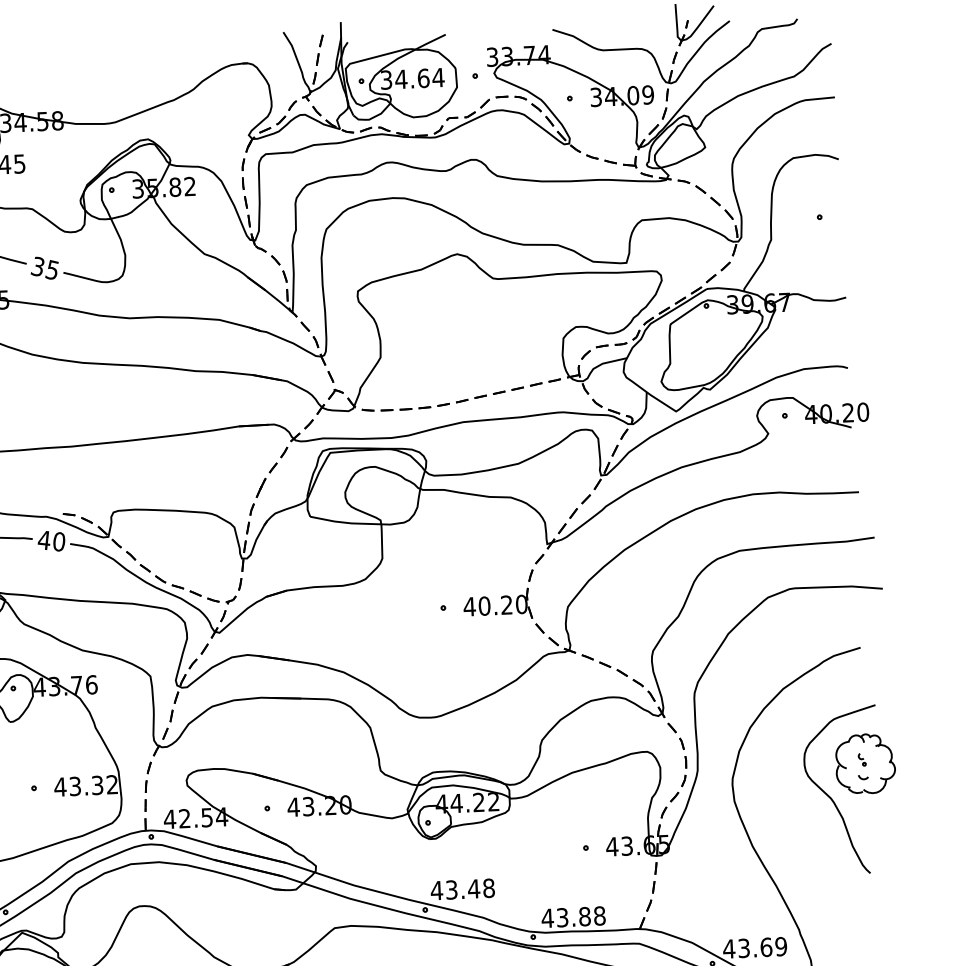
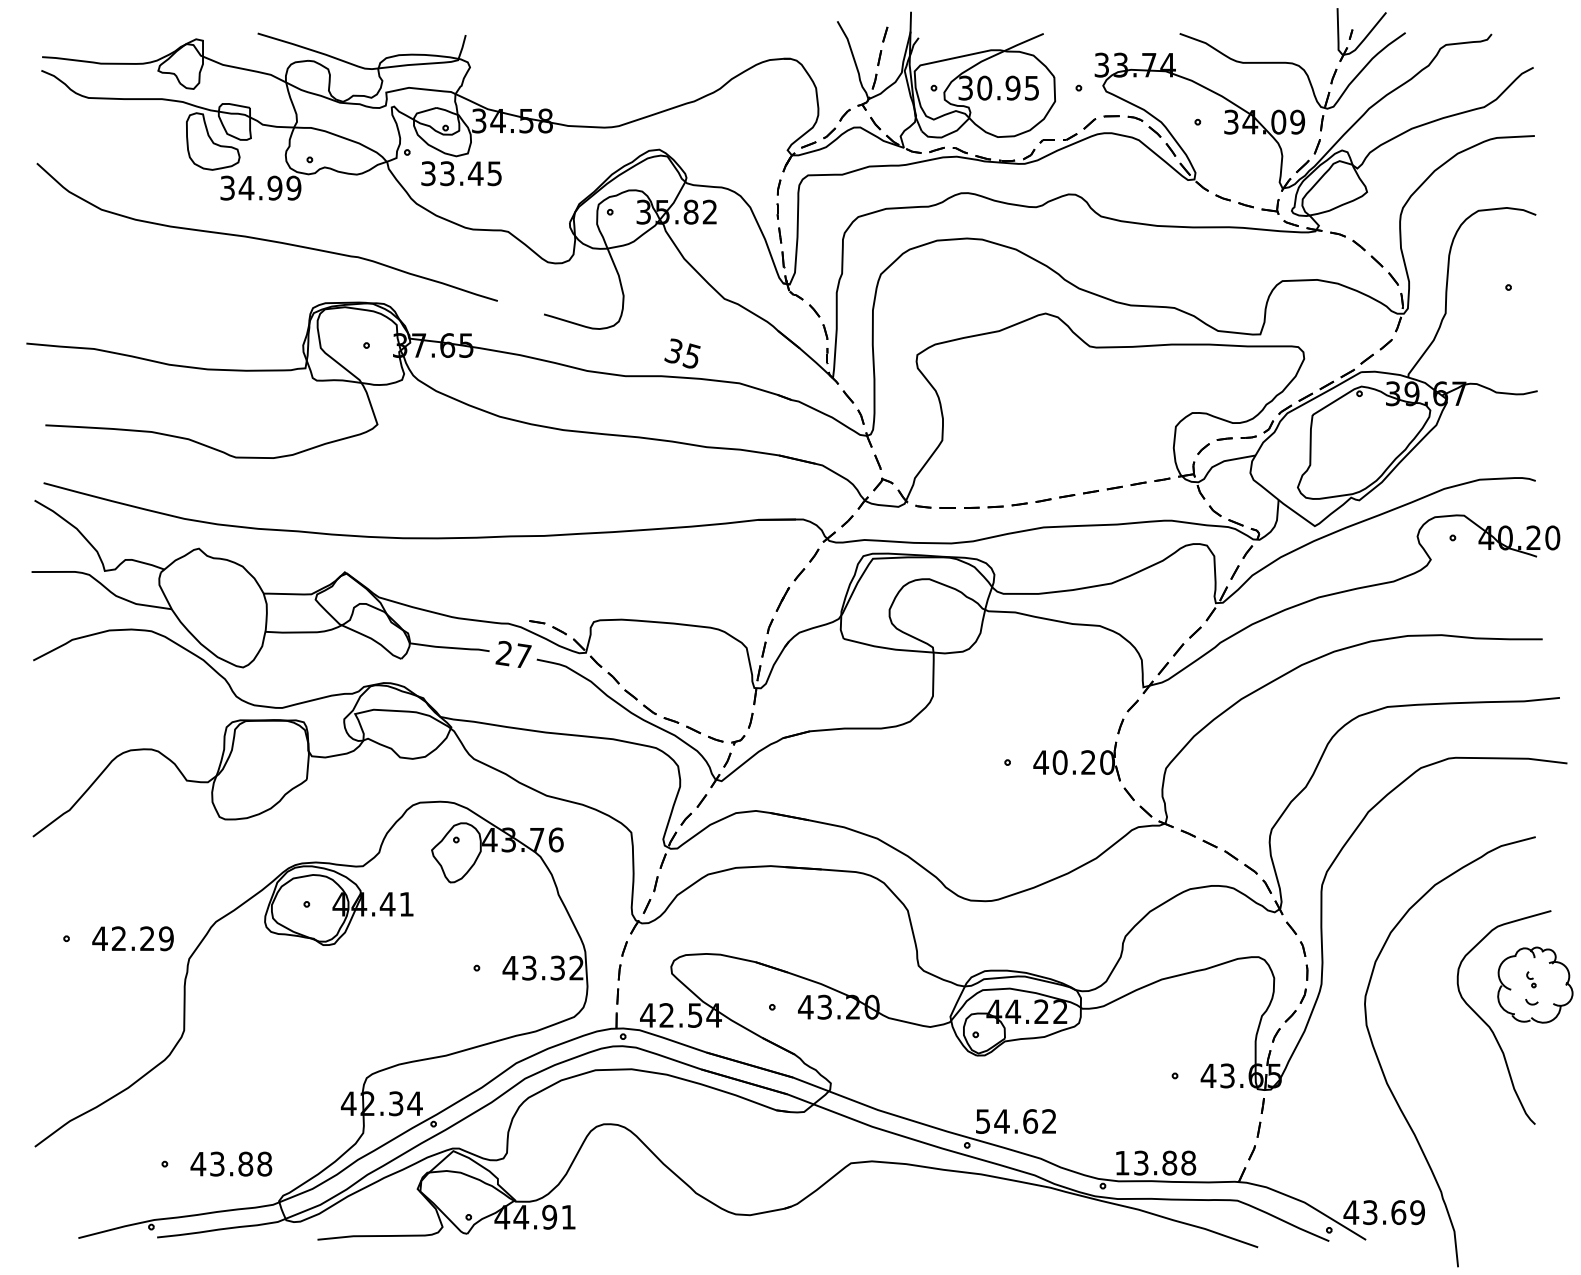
text: (419, 78) -> (1007, 87), 34.64 -> 30.95
text: (44, 268) -> (682, 353), moved
text: (51, 540) -> (513, 654), 40 -> 27
text: (462, 889) -> (1015, 1121), 43.48 -> 54.62
text: (547, 918) -> (1122, 1163), 43.88 -> 13.88

